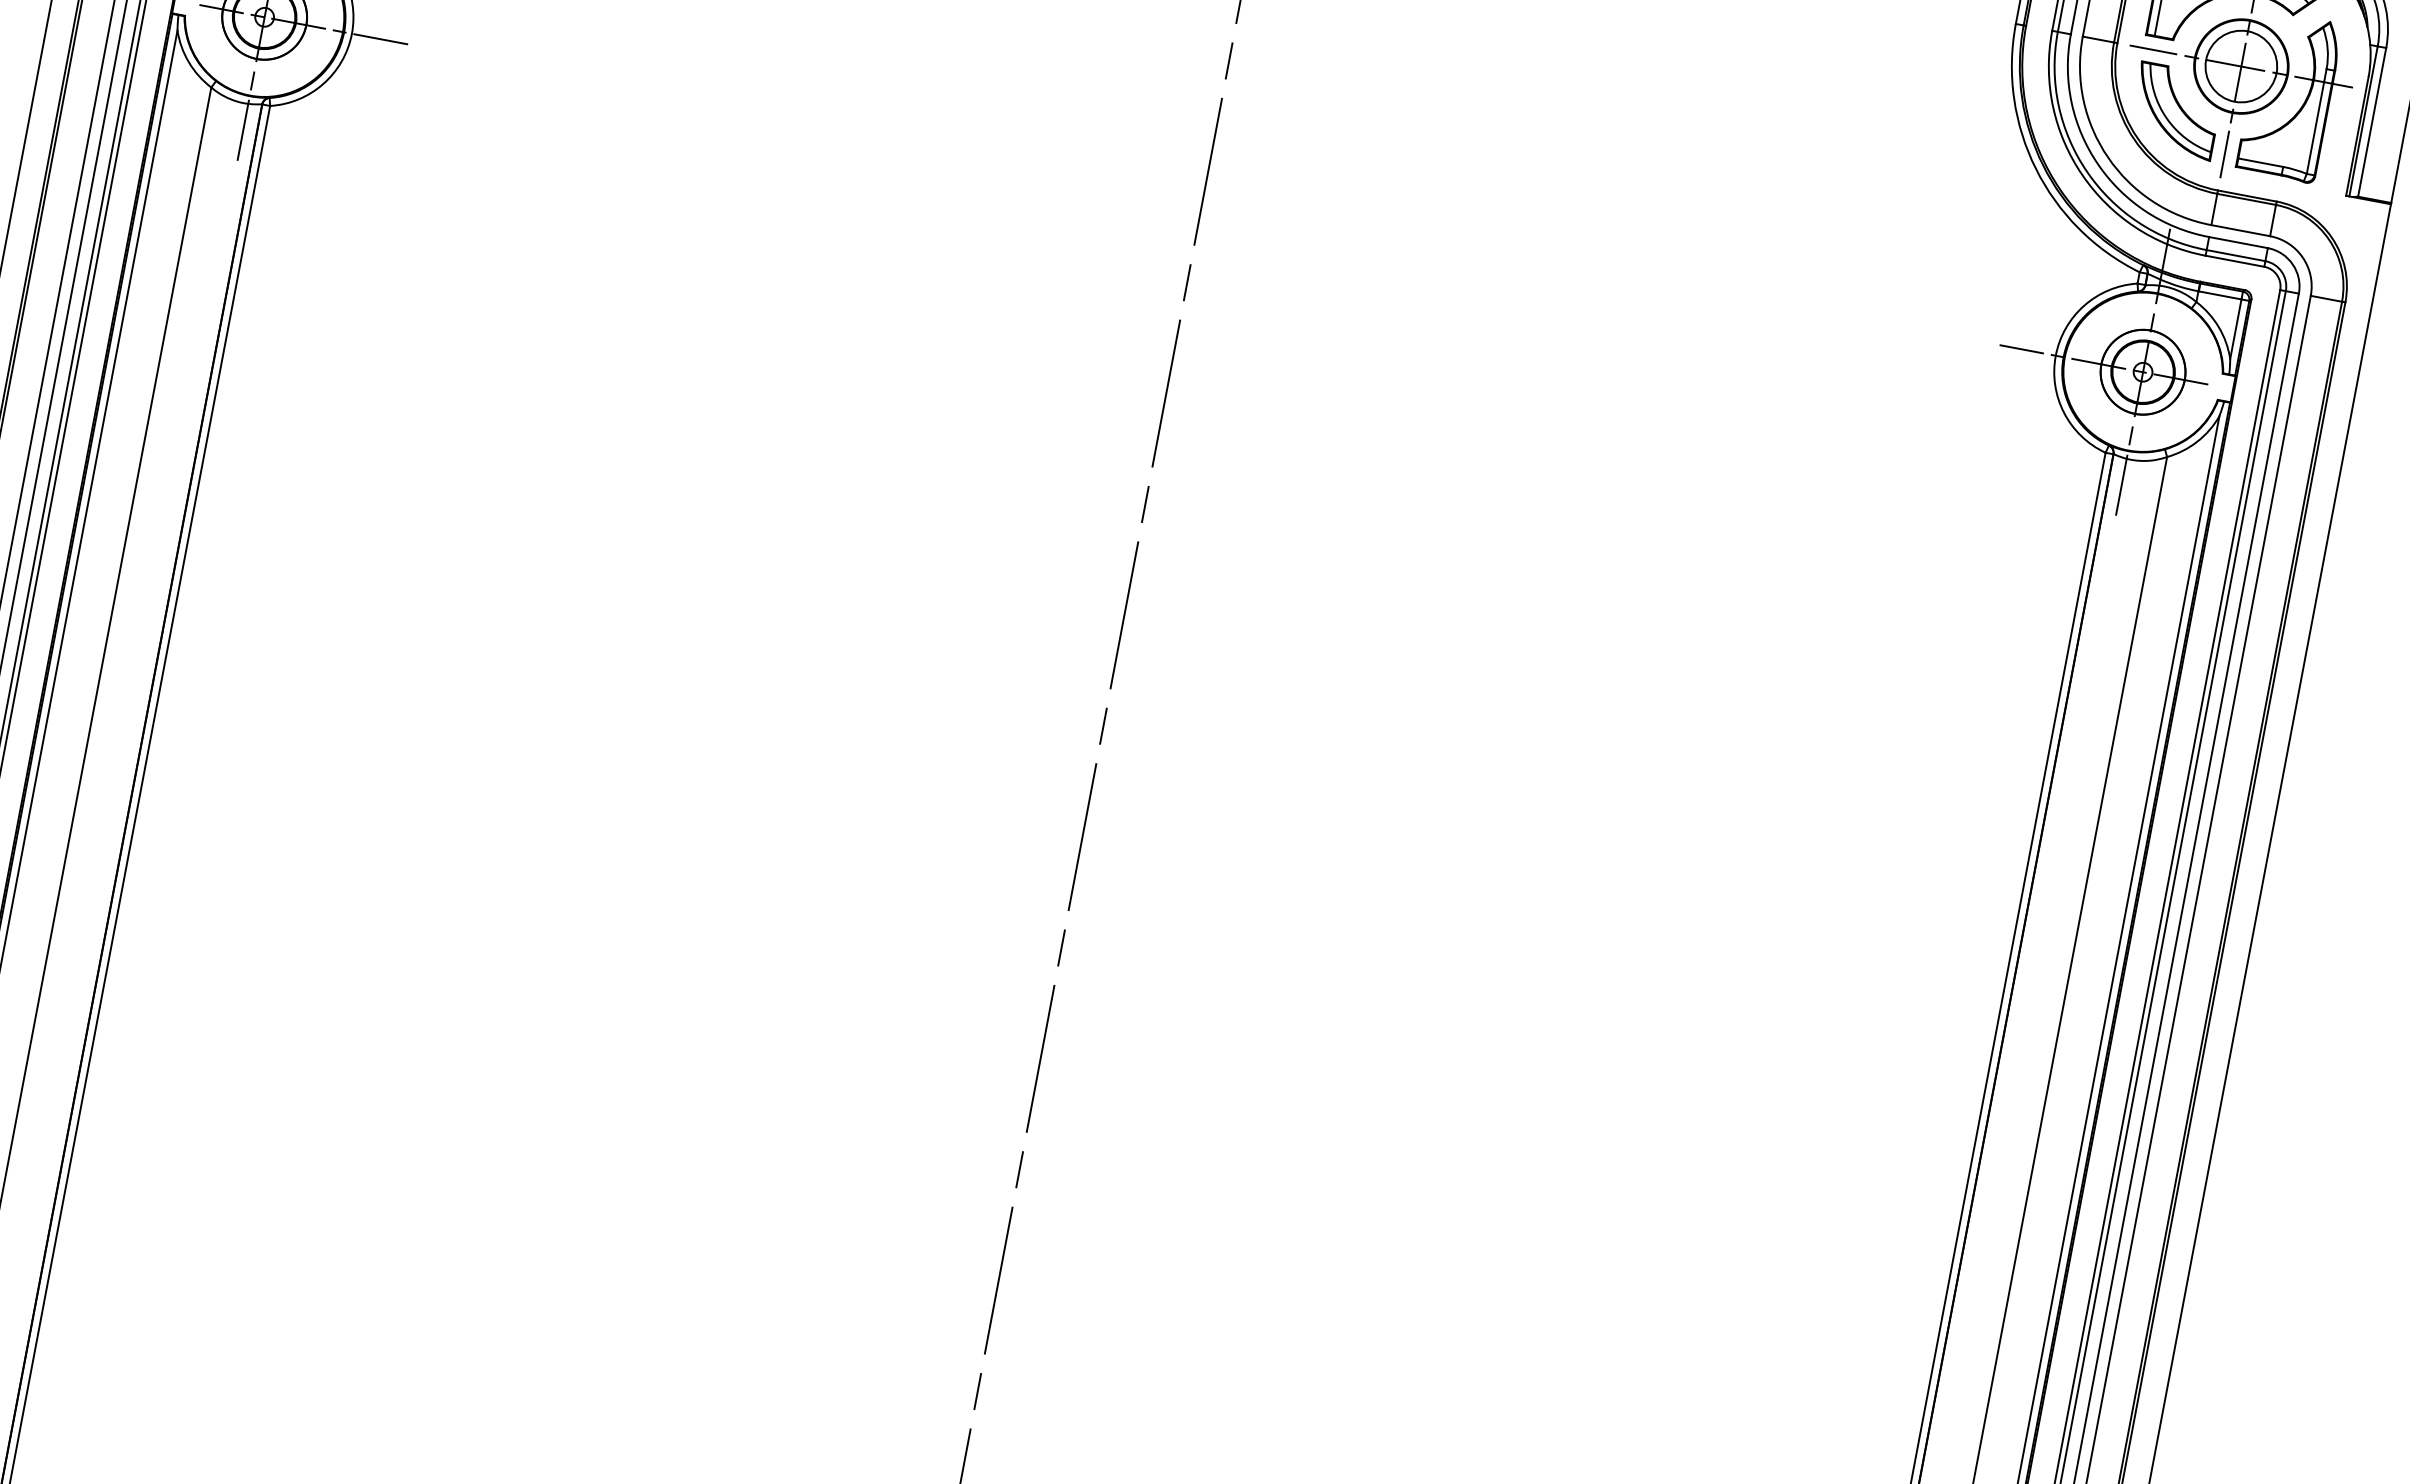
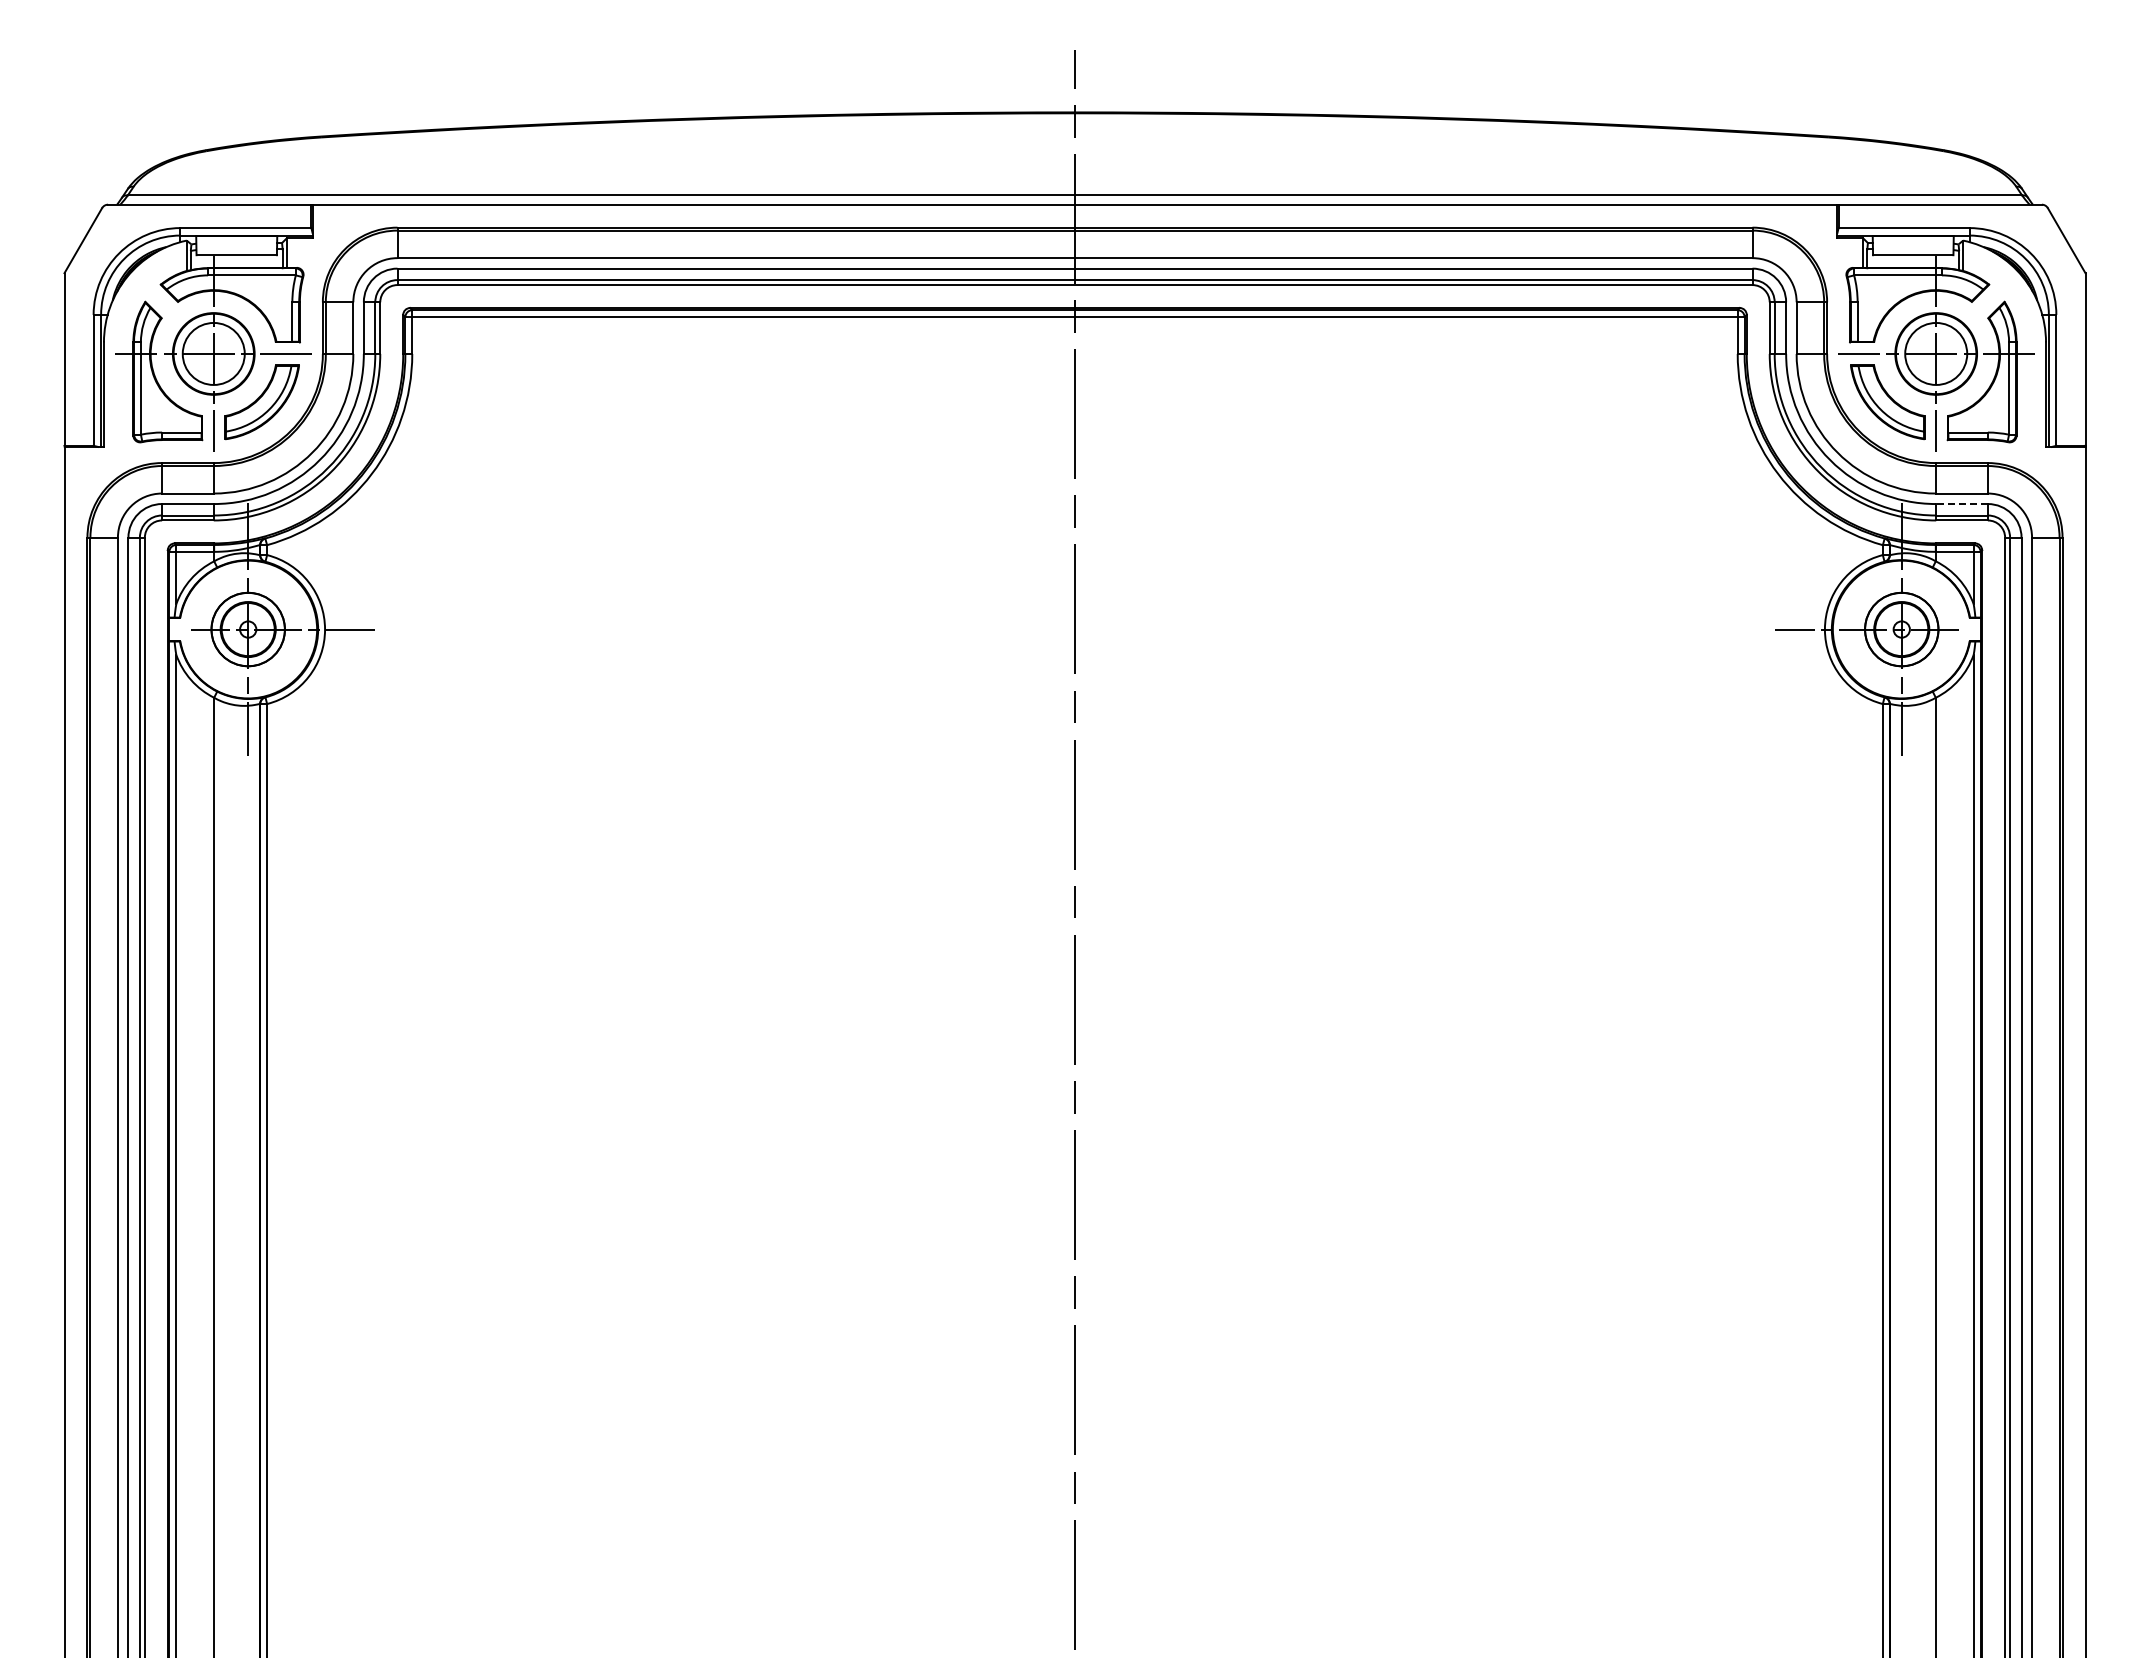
line: (2238, 243) -> (1962, 504), solid -> dashed

